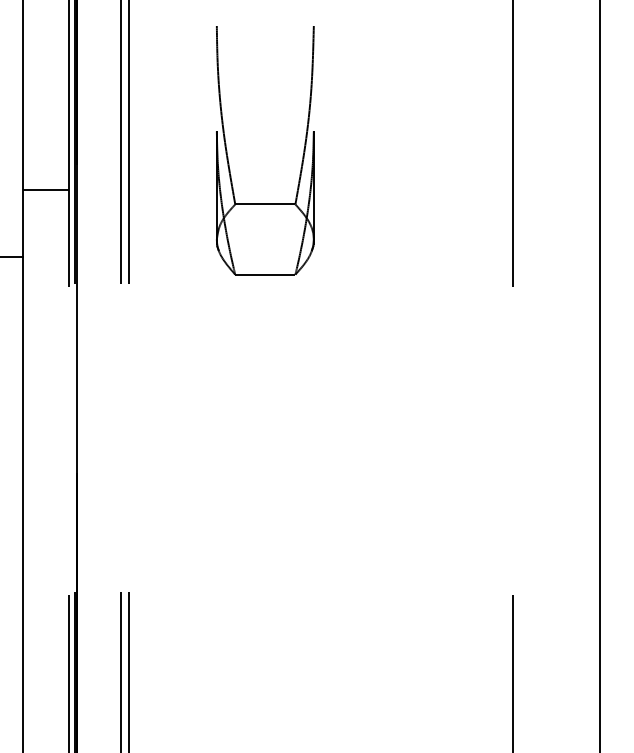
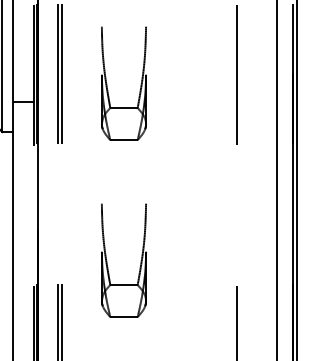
part: (229, 539) -> (107, 260), added

